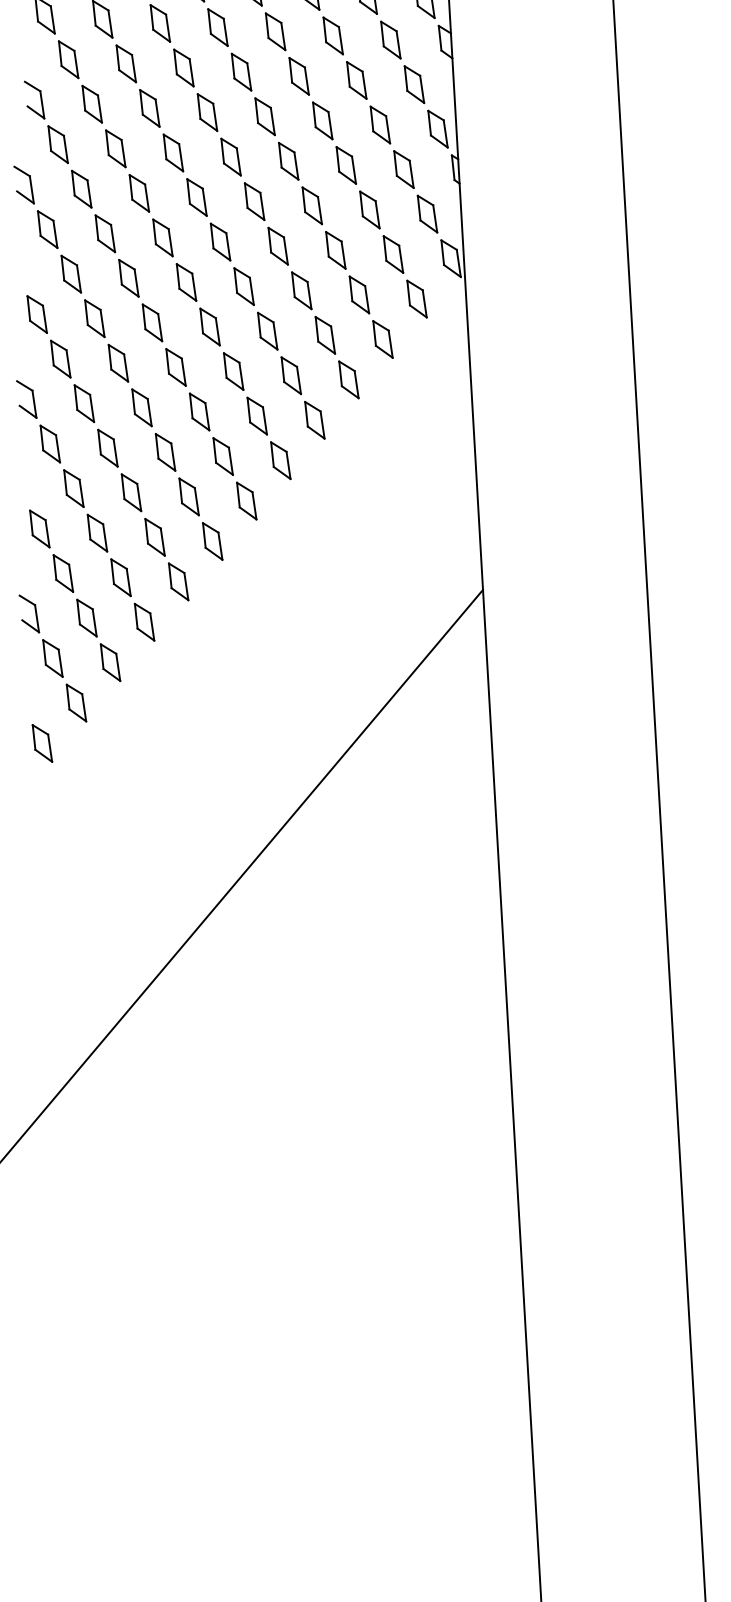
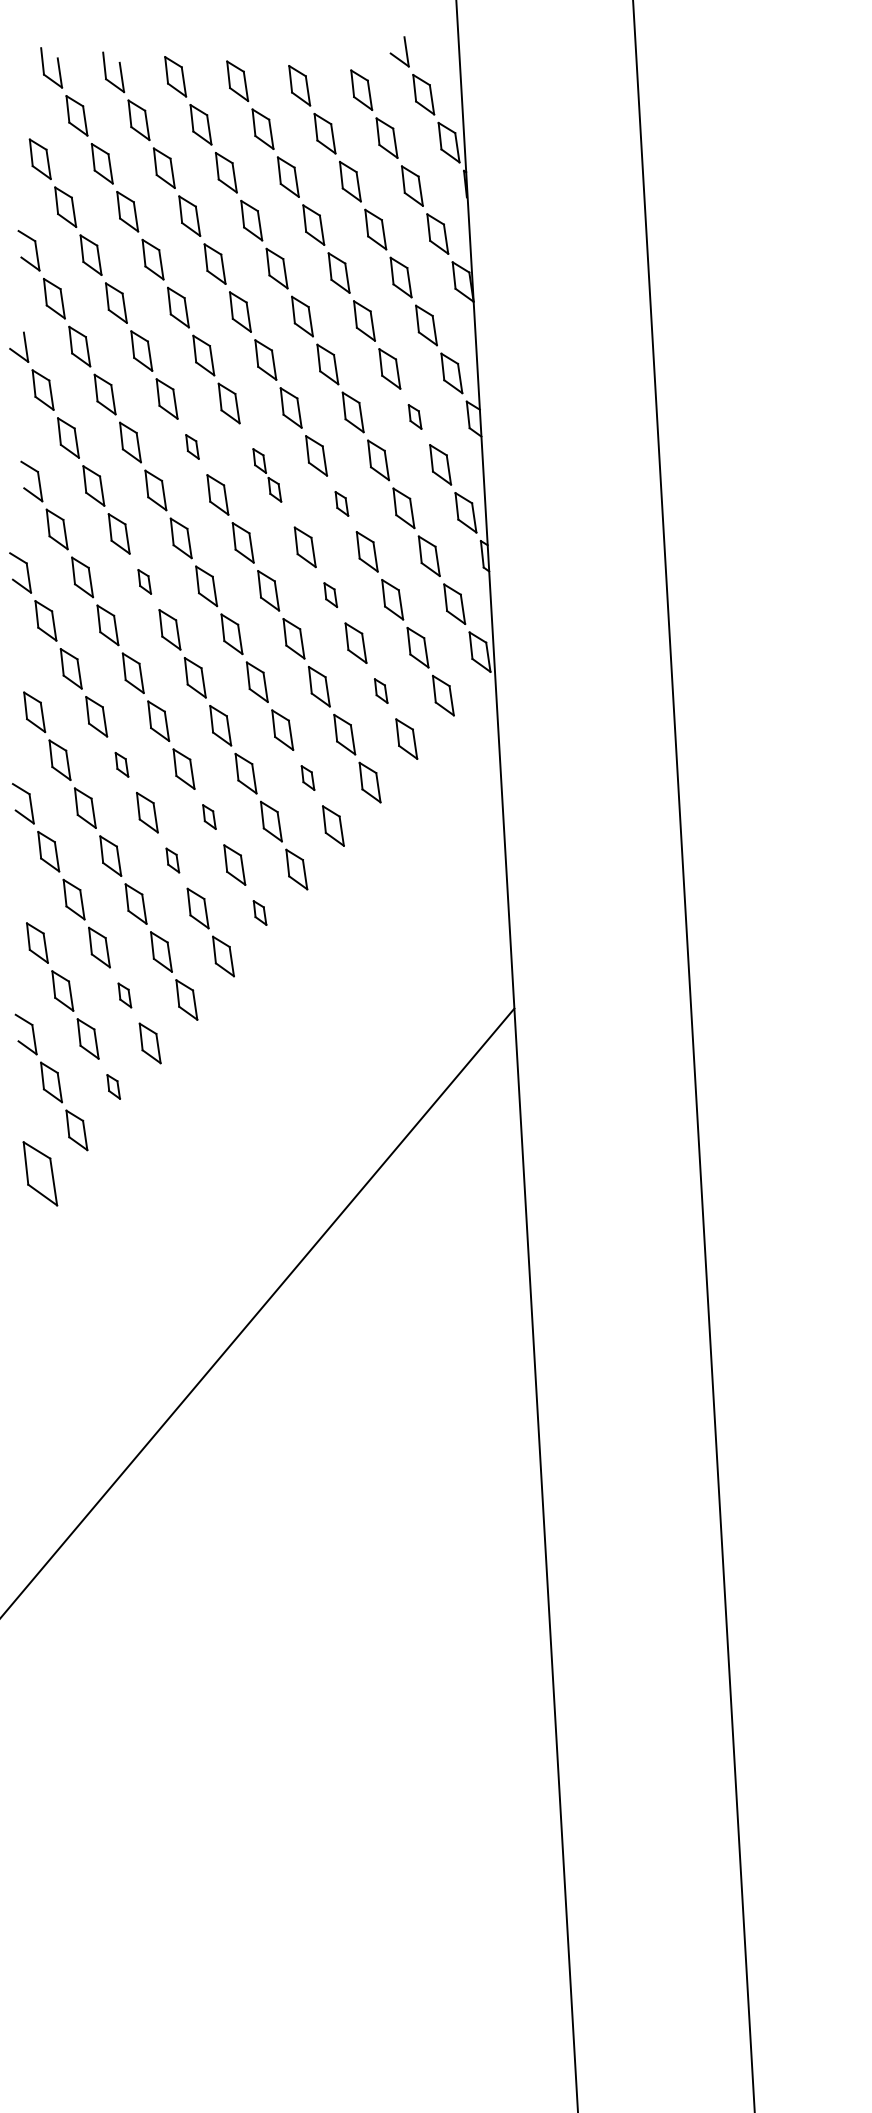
part: (390, 39) -> (414, 416), size x0.6
part: (183, 67) -> (192, 446), size x0.6
part: (253, 94) -> (267, 475), size x0.6
part: (322, 120) -> (341, 503), size x0.6
part: (139, 193) -> (144, 581), size x0.6
part: (312, 205) -> (330, 594), size x0.6
part: (358, 294) -> (380, 690), size x0.6
part: (117, 363) -> (121, 764), size x0.6
part: (290, 375) -> (307, 777), size x0.6
part: (199, 411) -> (209, 816), size x0.6
part: (165, 452) -> (172, 860), size x0.6
part: (246, 500) -> (259, 912), size x0.6
part: (120, 577) -> (124, 995), size x0.6
part: (110, 662) -> (113, 1086), size x0.6
part: (41, 743) -> (39, 1173), size x1.6

